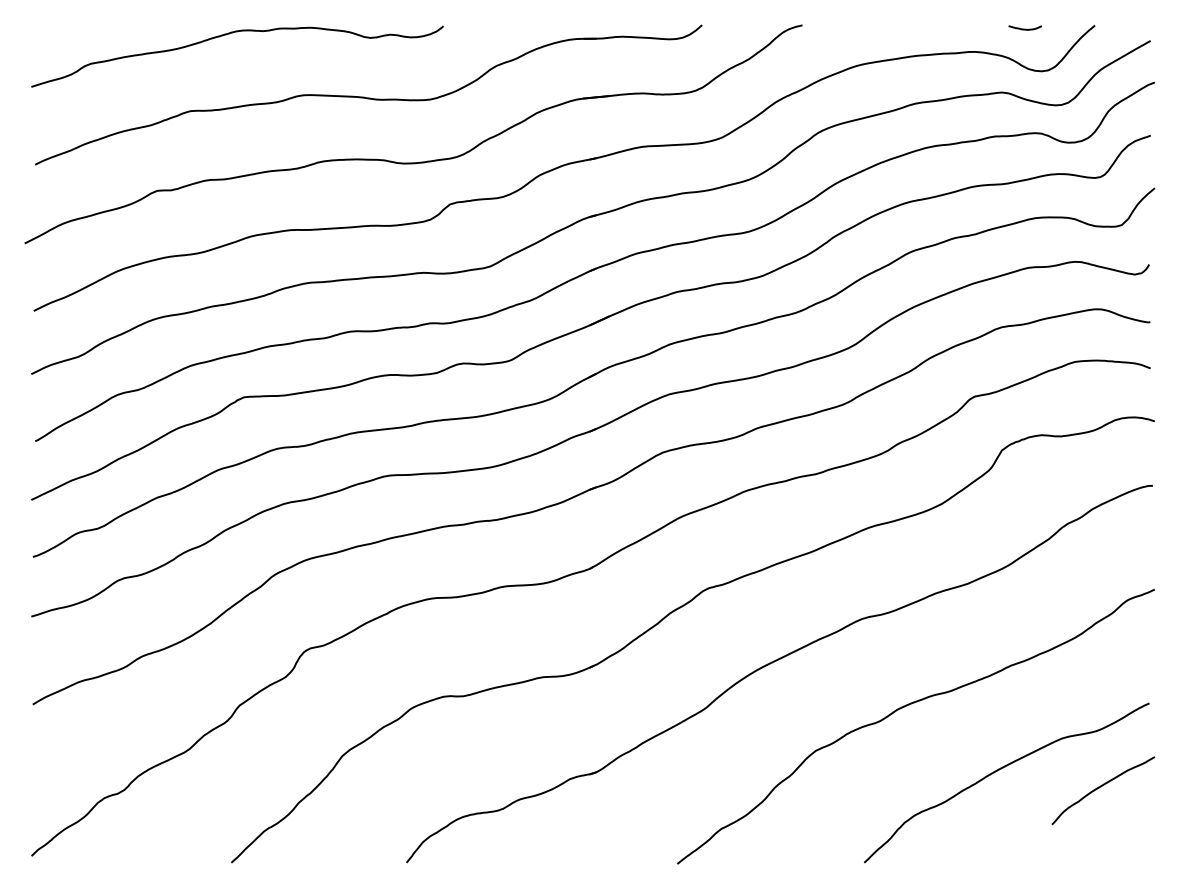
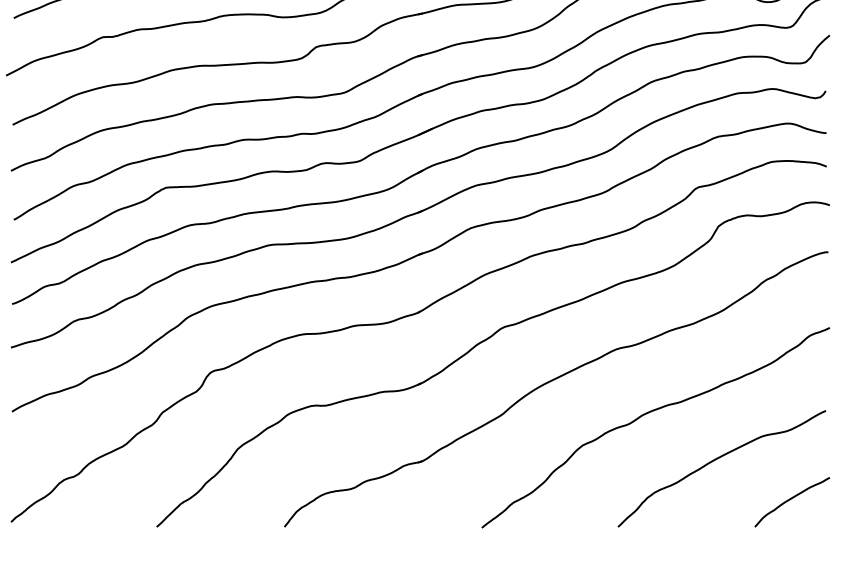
curve: (1101, 787) -> (790, 499), moved

